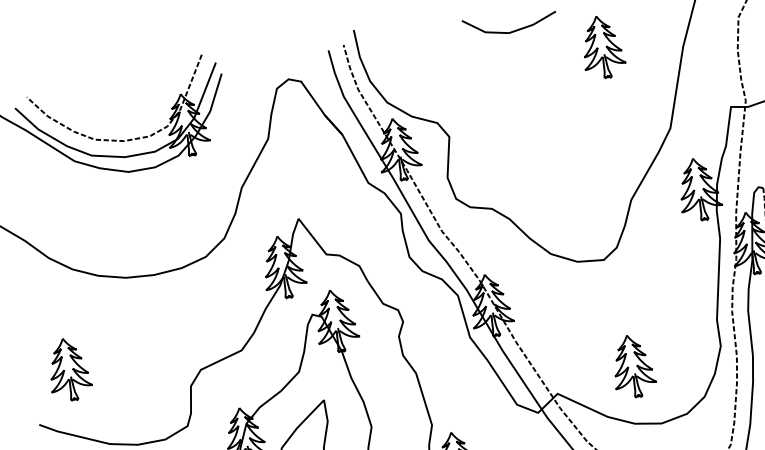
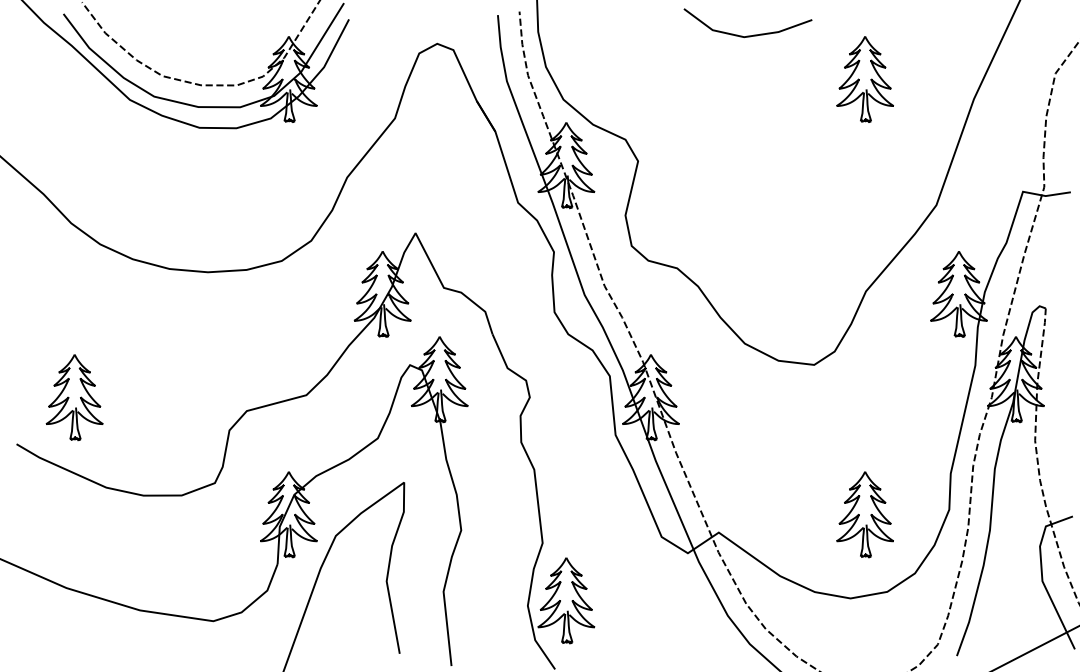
part: (632, 366) -> (864, 514), moved
part: (68, 369) -> (74, 397), moved

